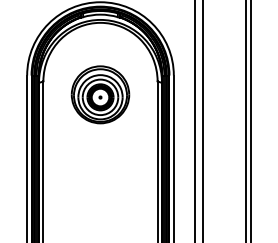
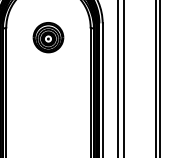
part: (100, 94) -> (48, 37), size x0.7

